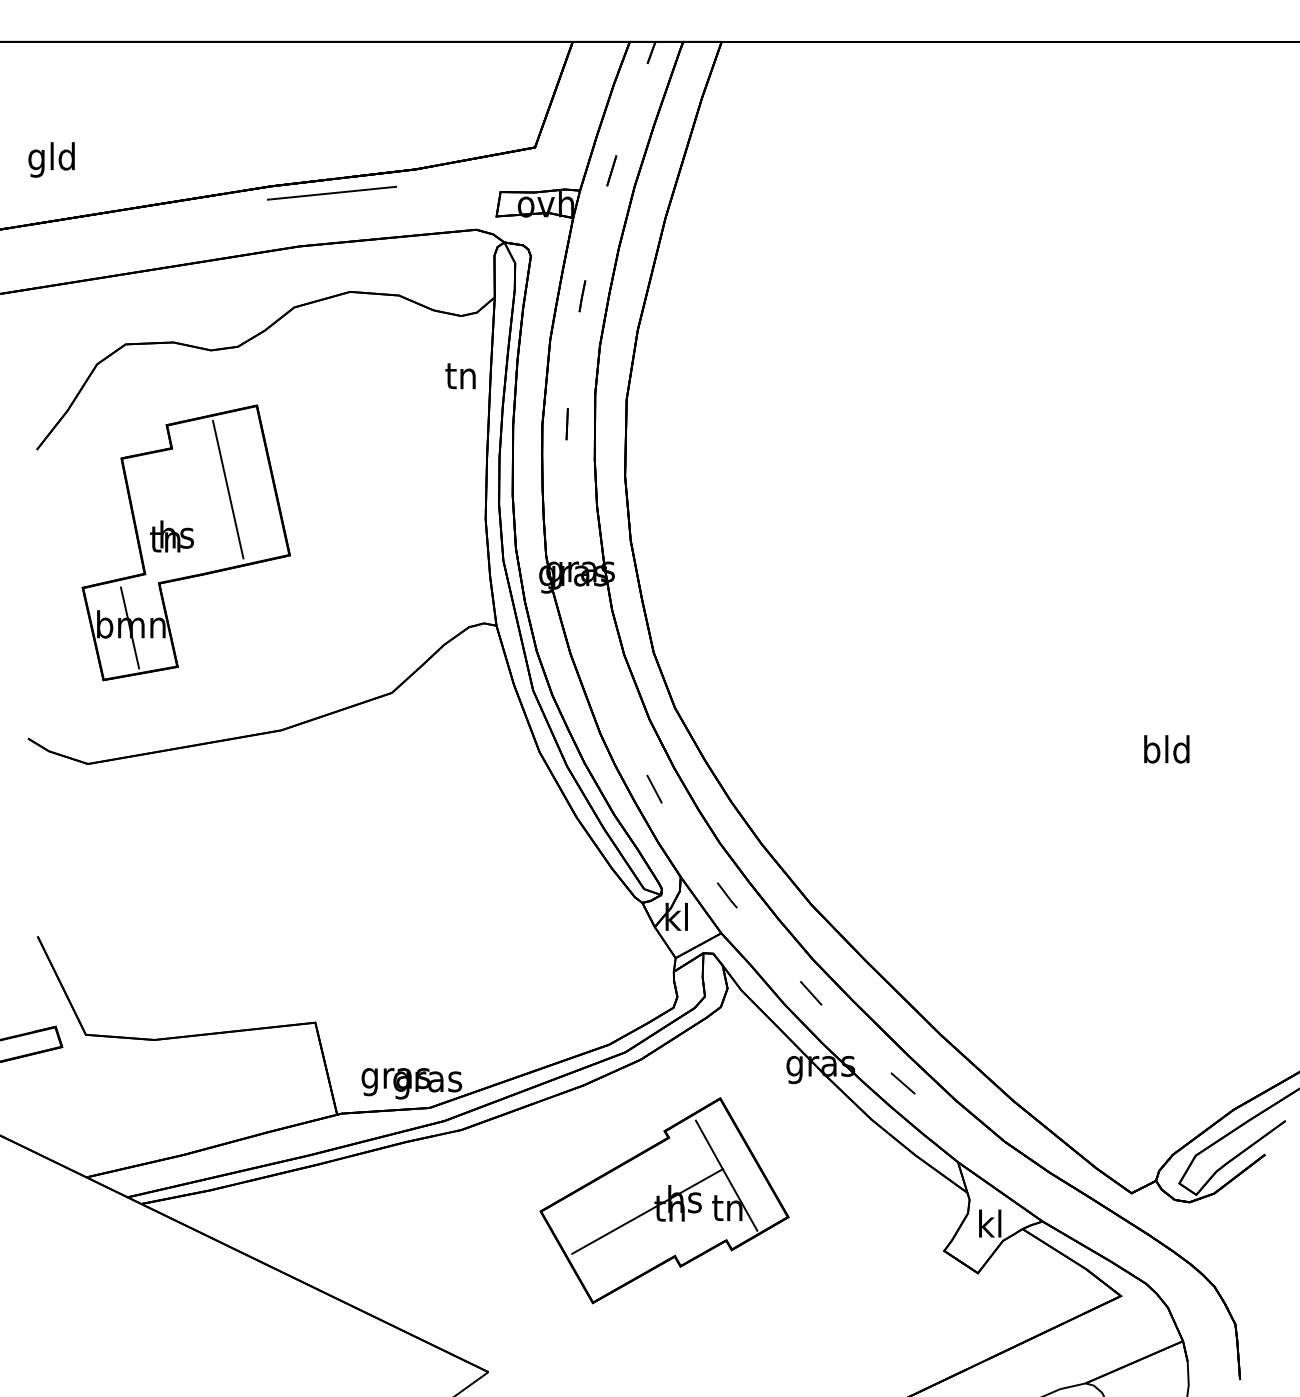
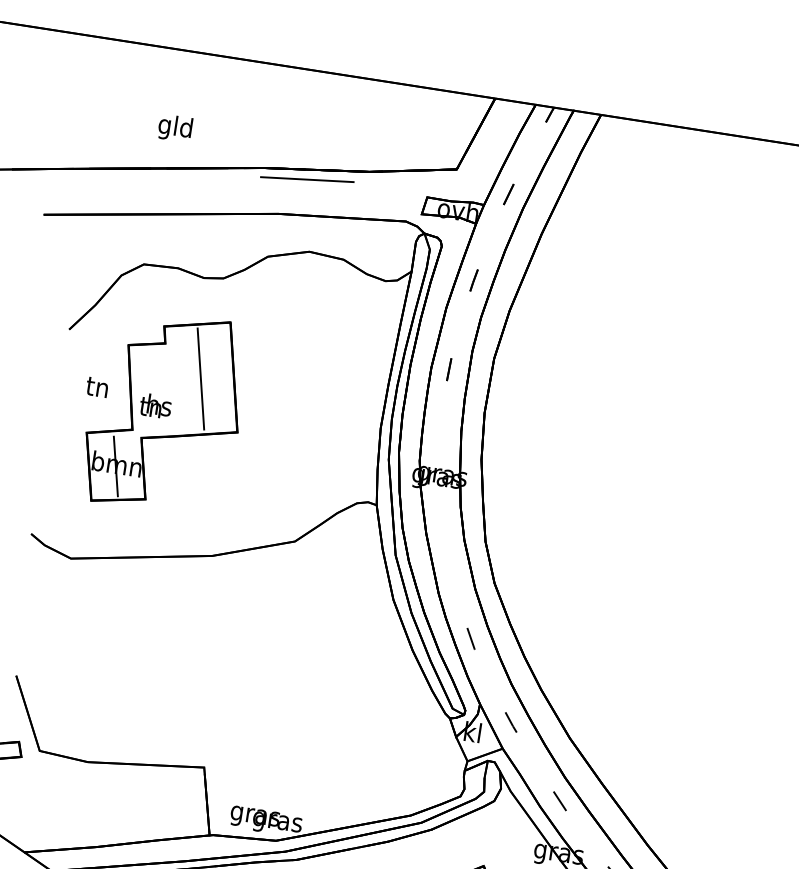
text: (51, 159) -> (175, 128), moved
text: (460, 376) -> (97, 387), moved

